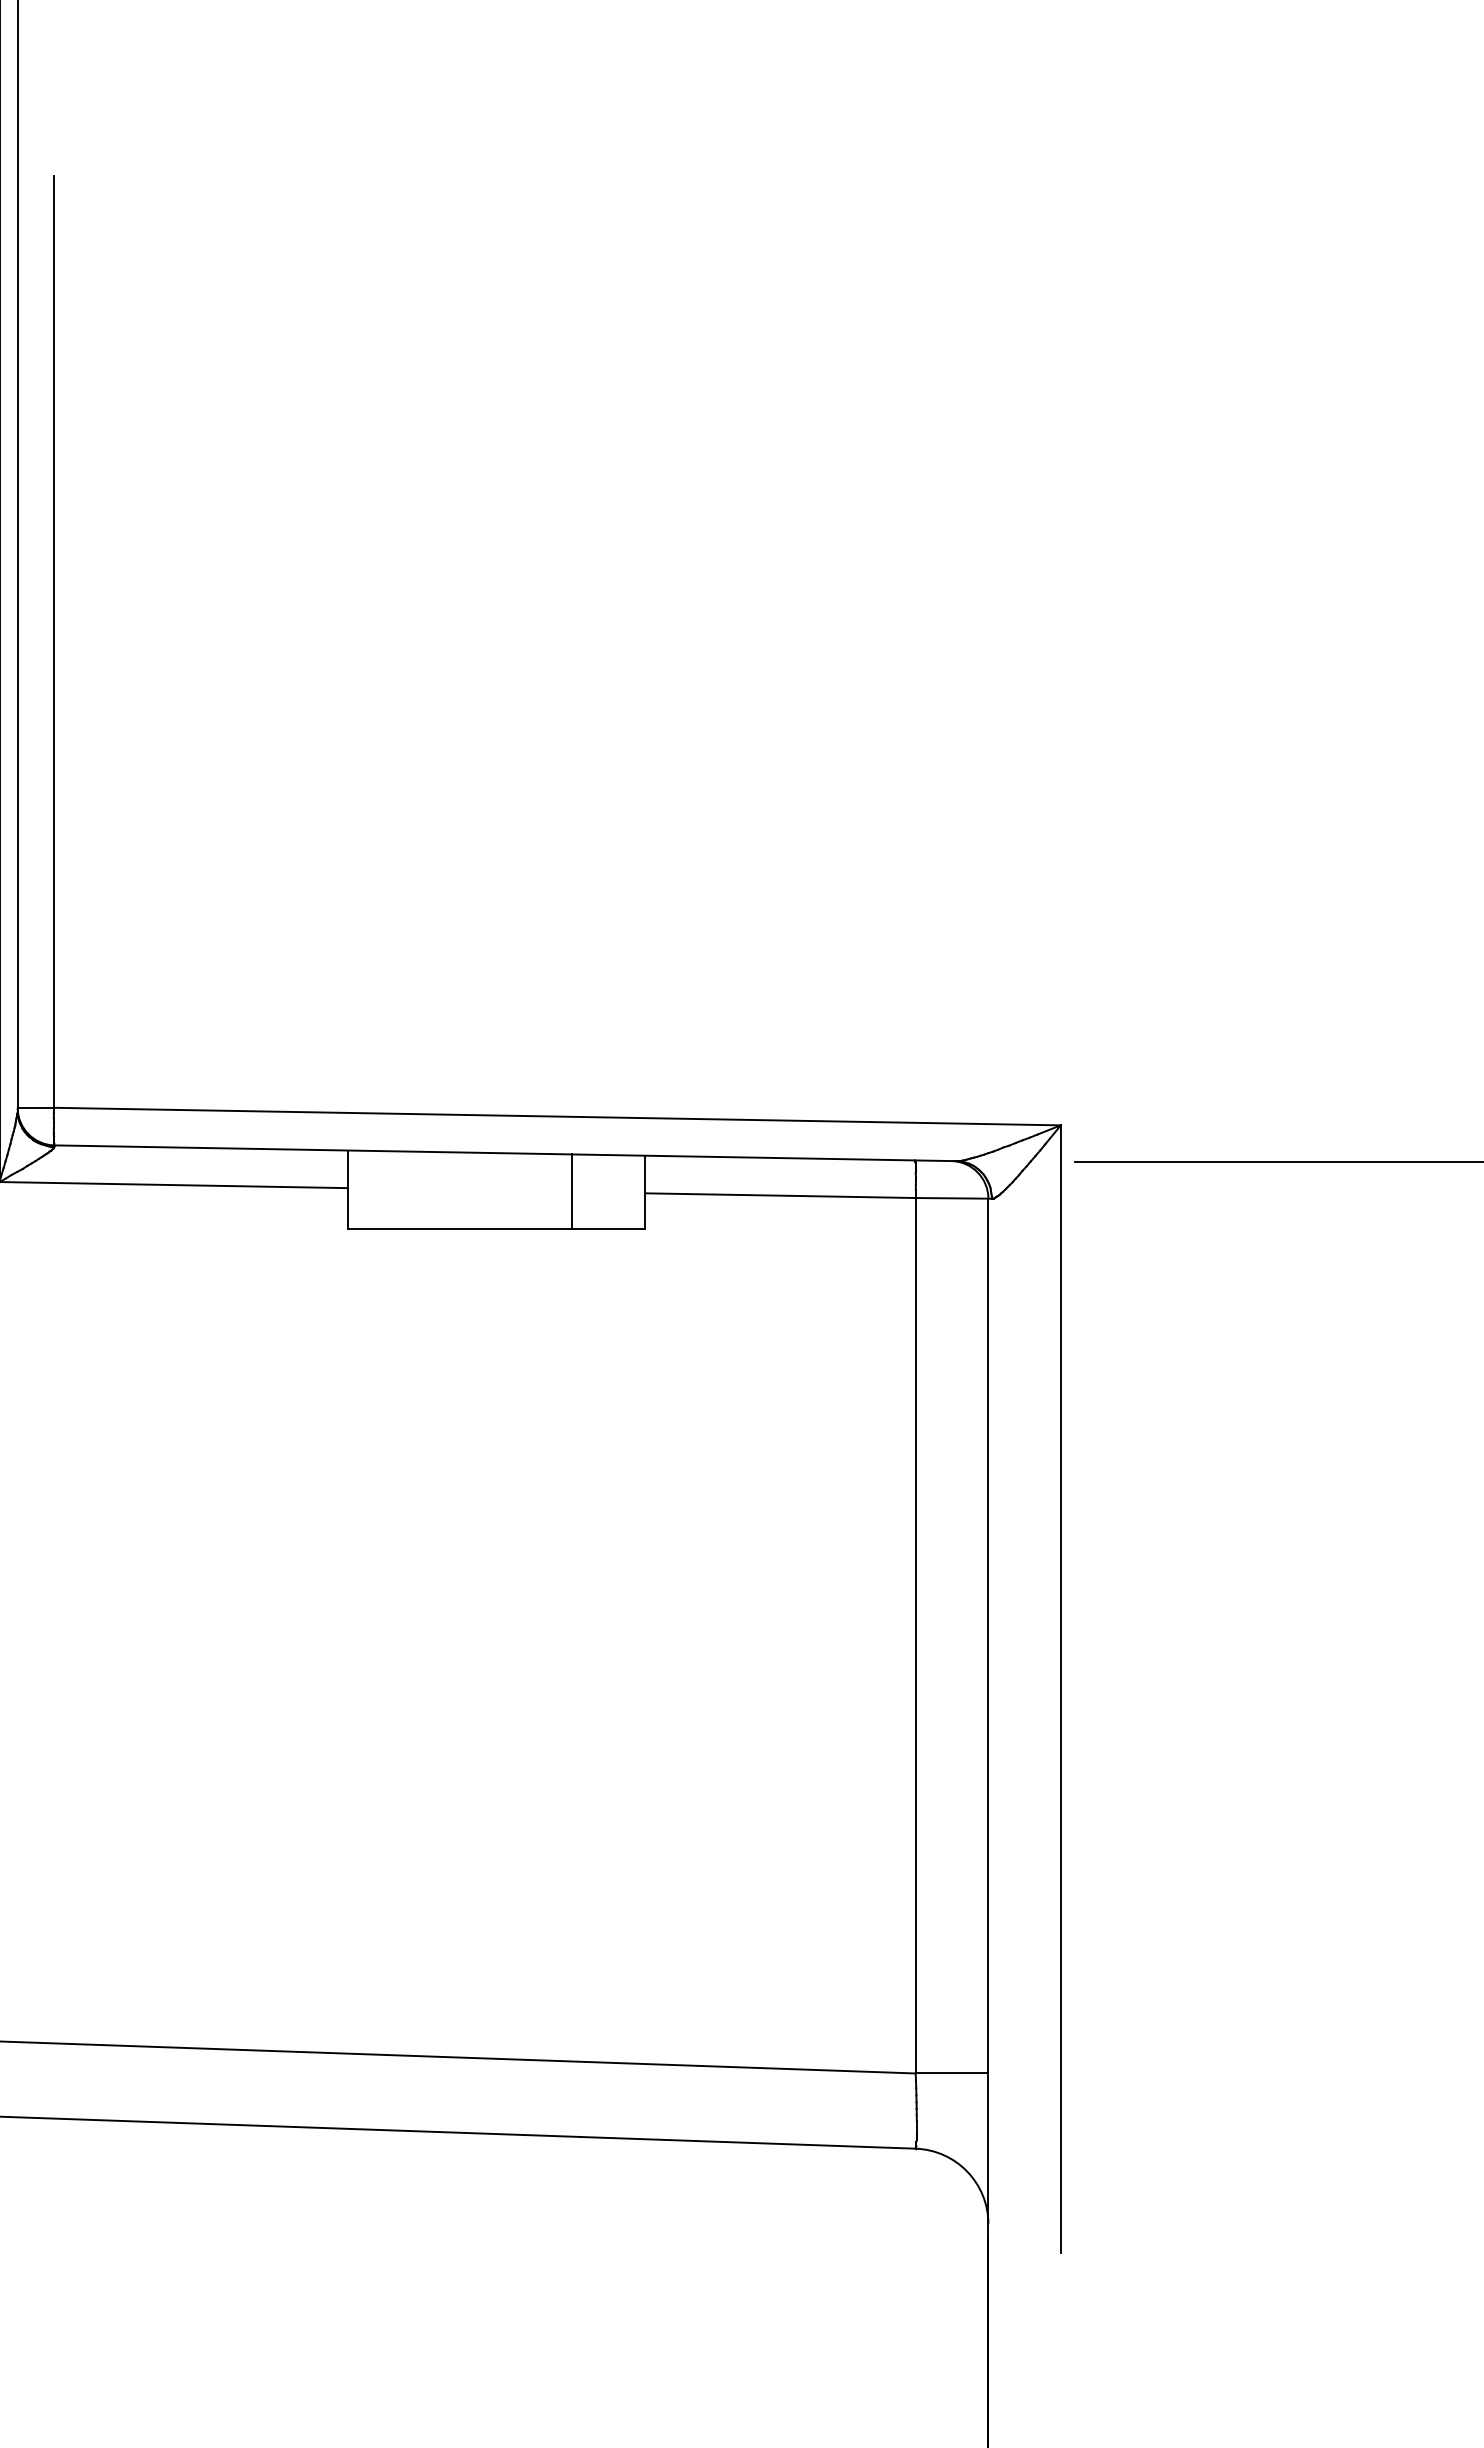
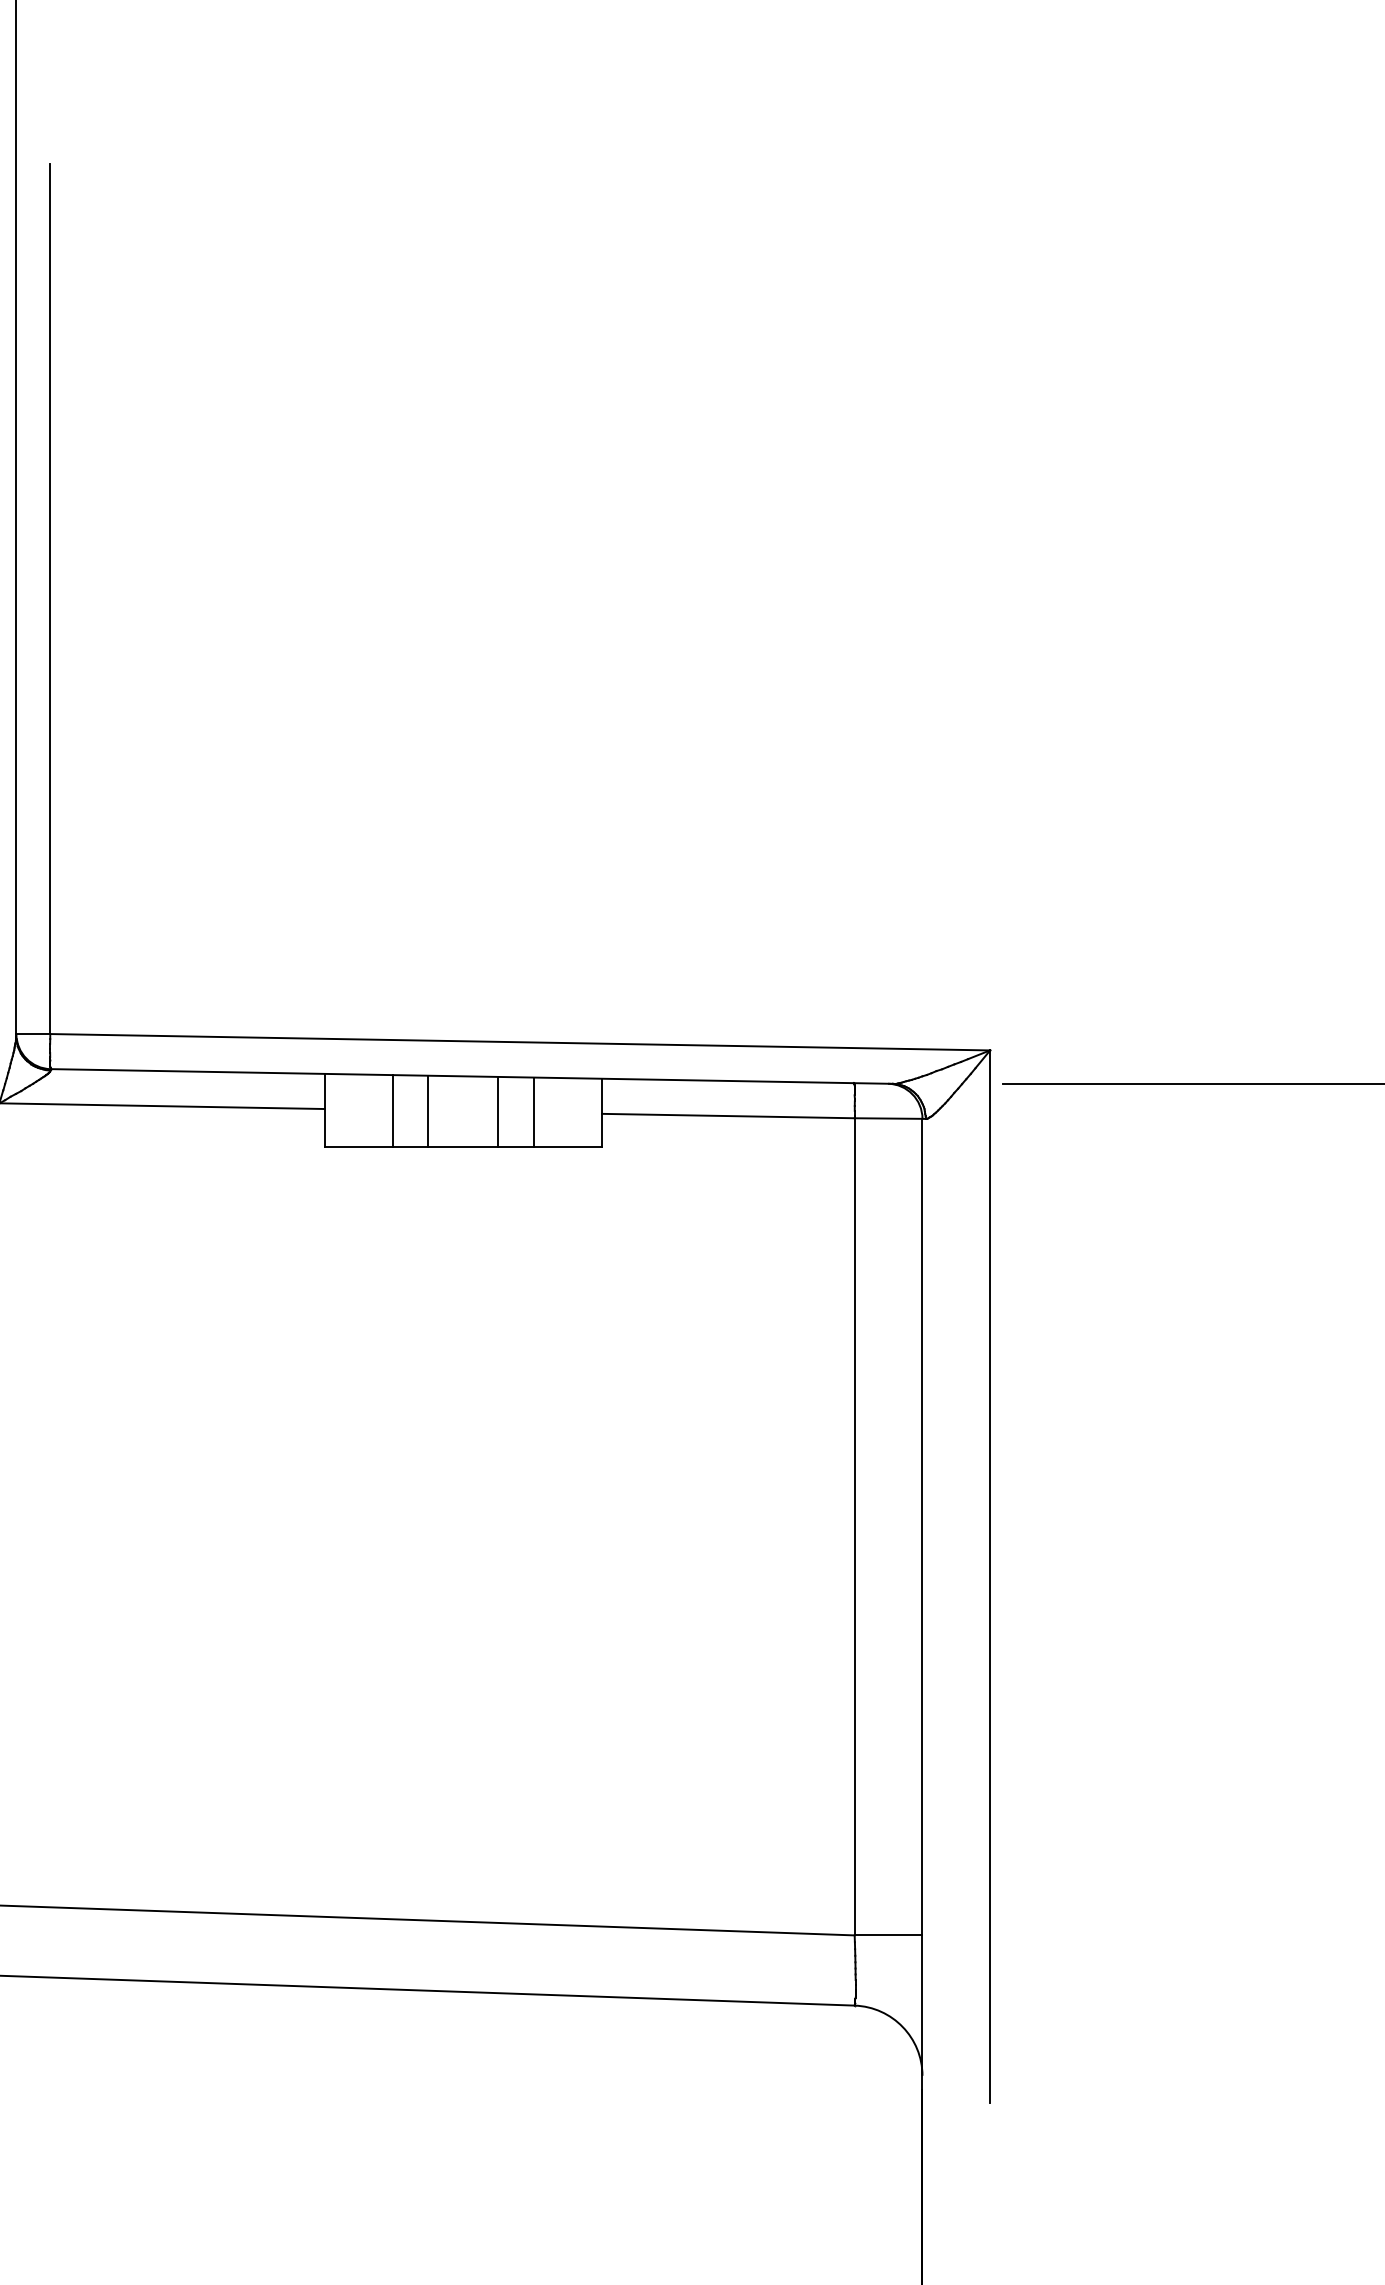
line: (421, 1189) -> (393, 1110), added
line: (458, 1190) -> (427, 1111), added
line: (534, 1190) -> (498, 1111), added

